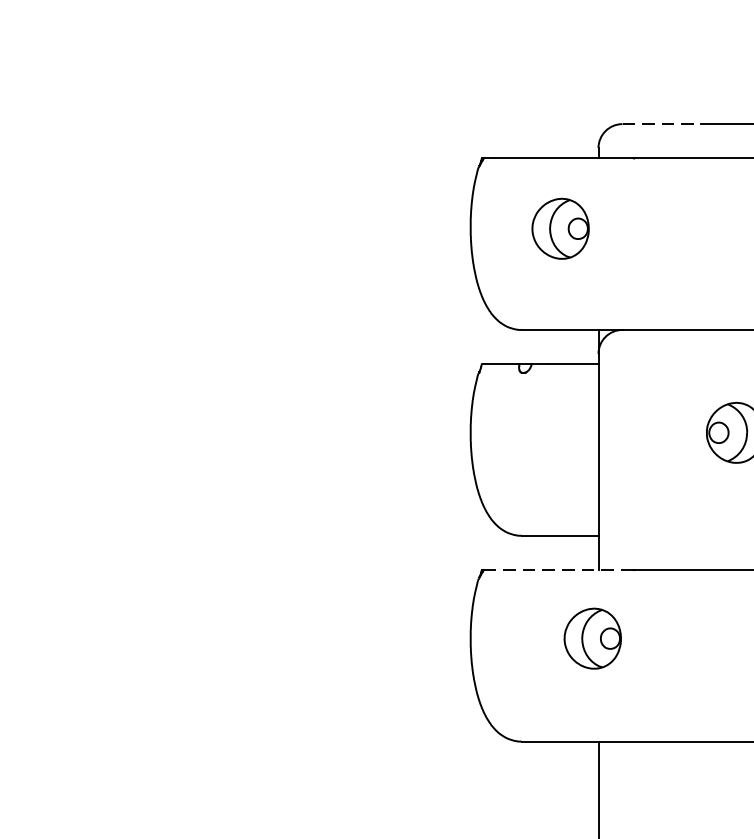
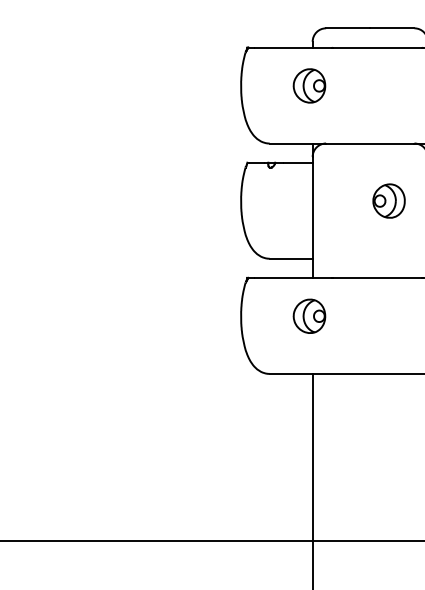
line: (662, 124) -> (348, 28), dashed -> solid
part: (560, 228) -> (309, 85), moved
line: (564, 569) -> (293, 277), dashed -> solid

